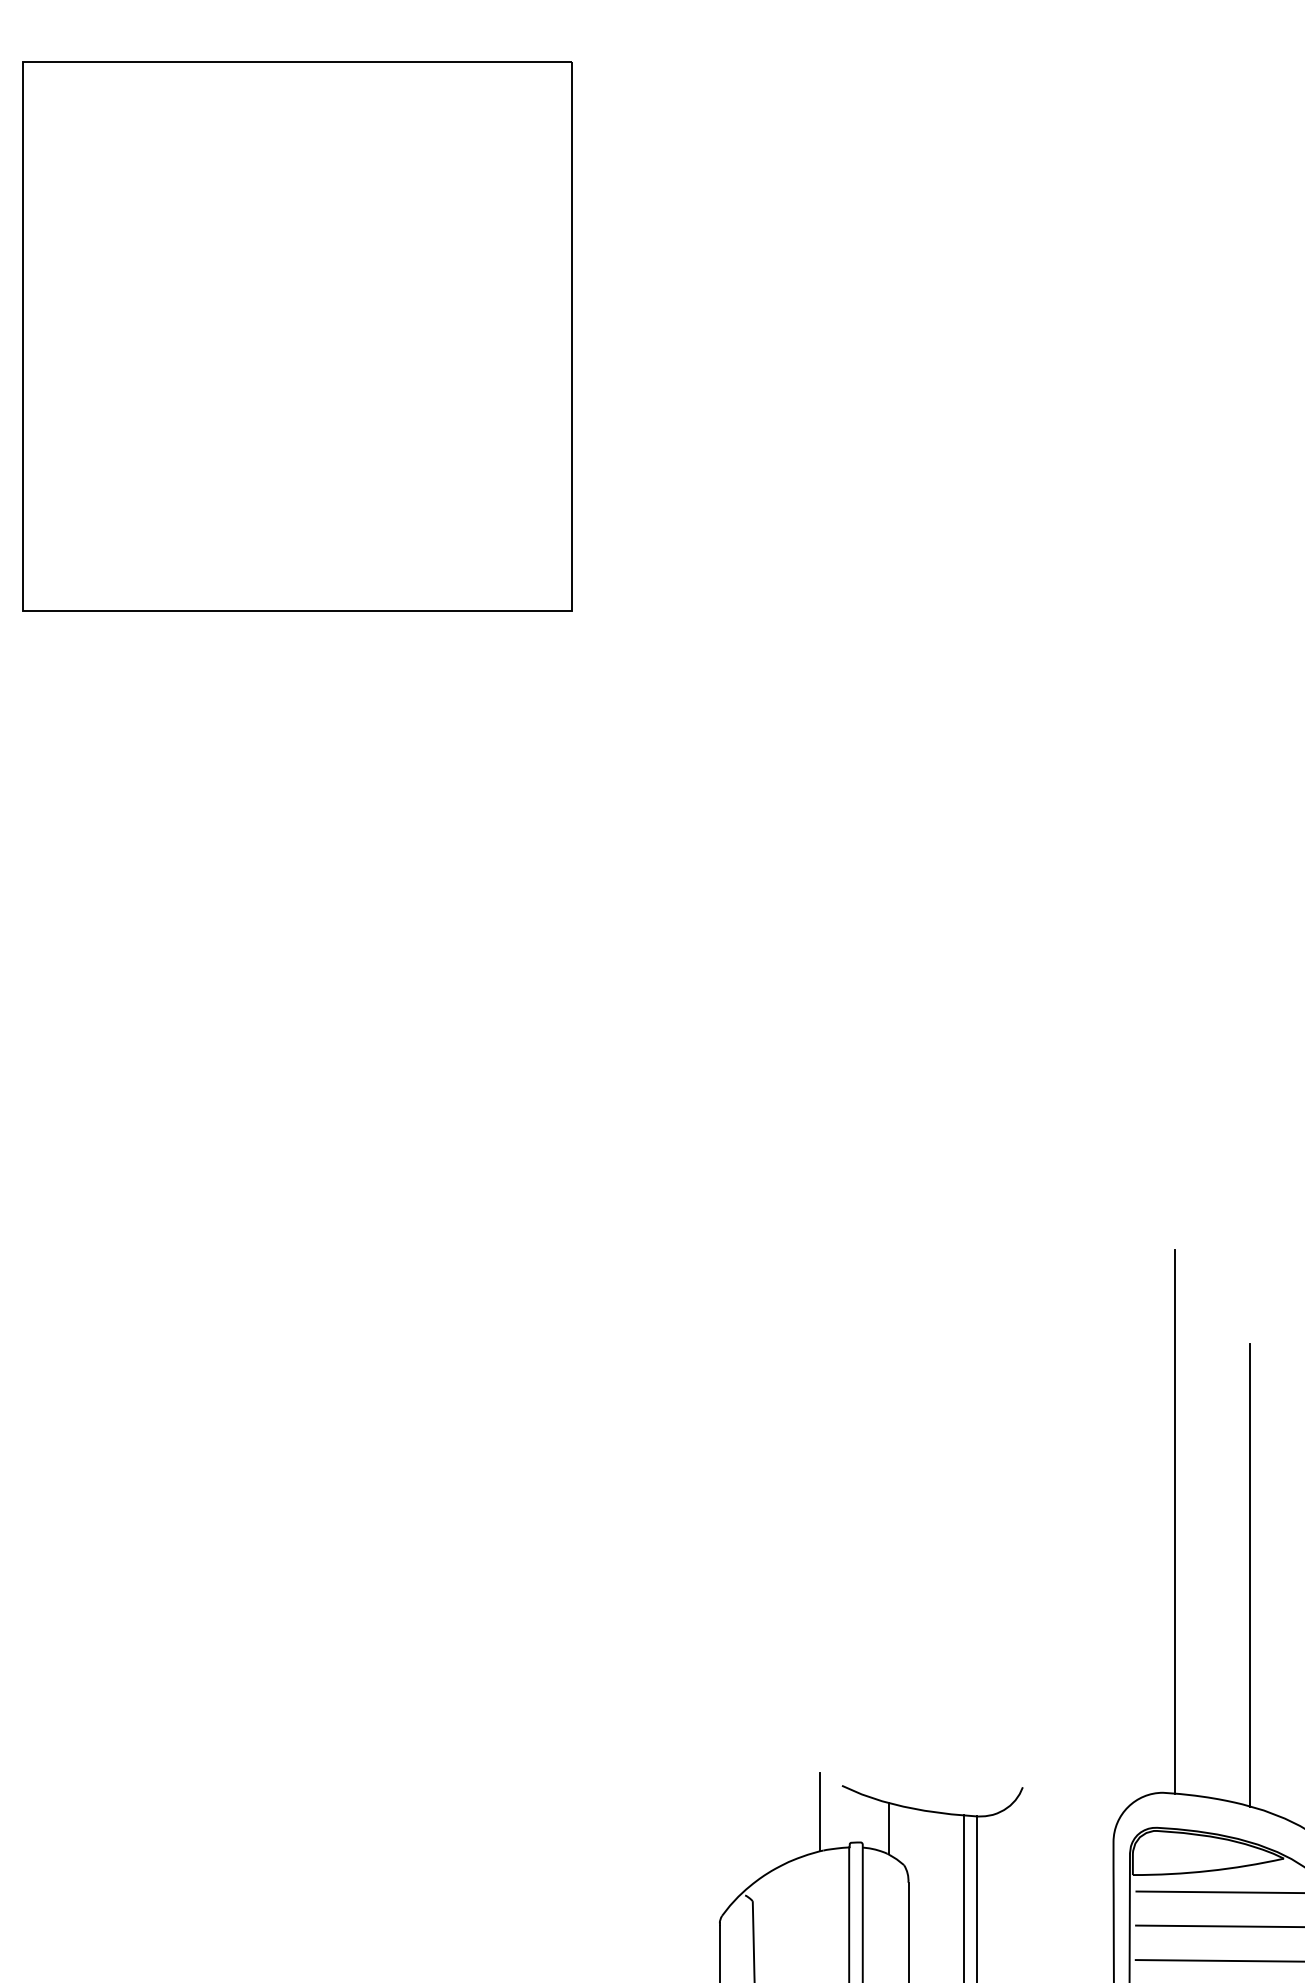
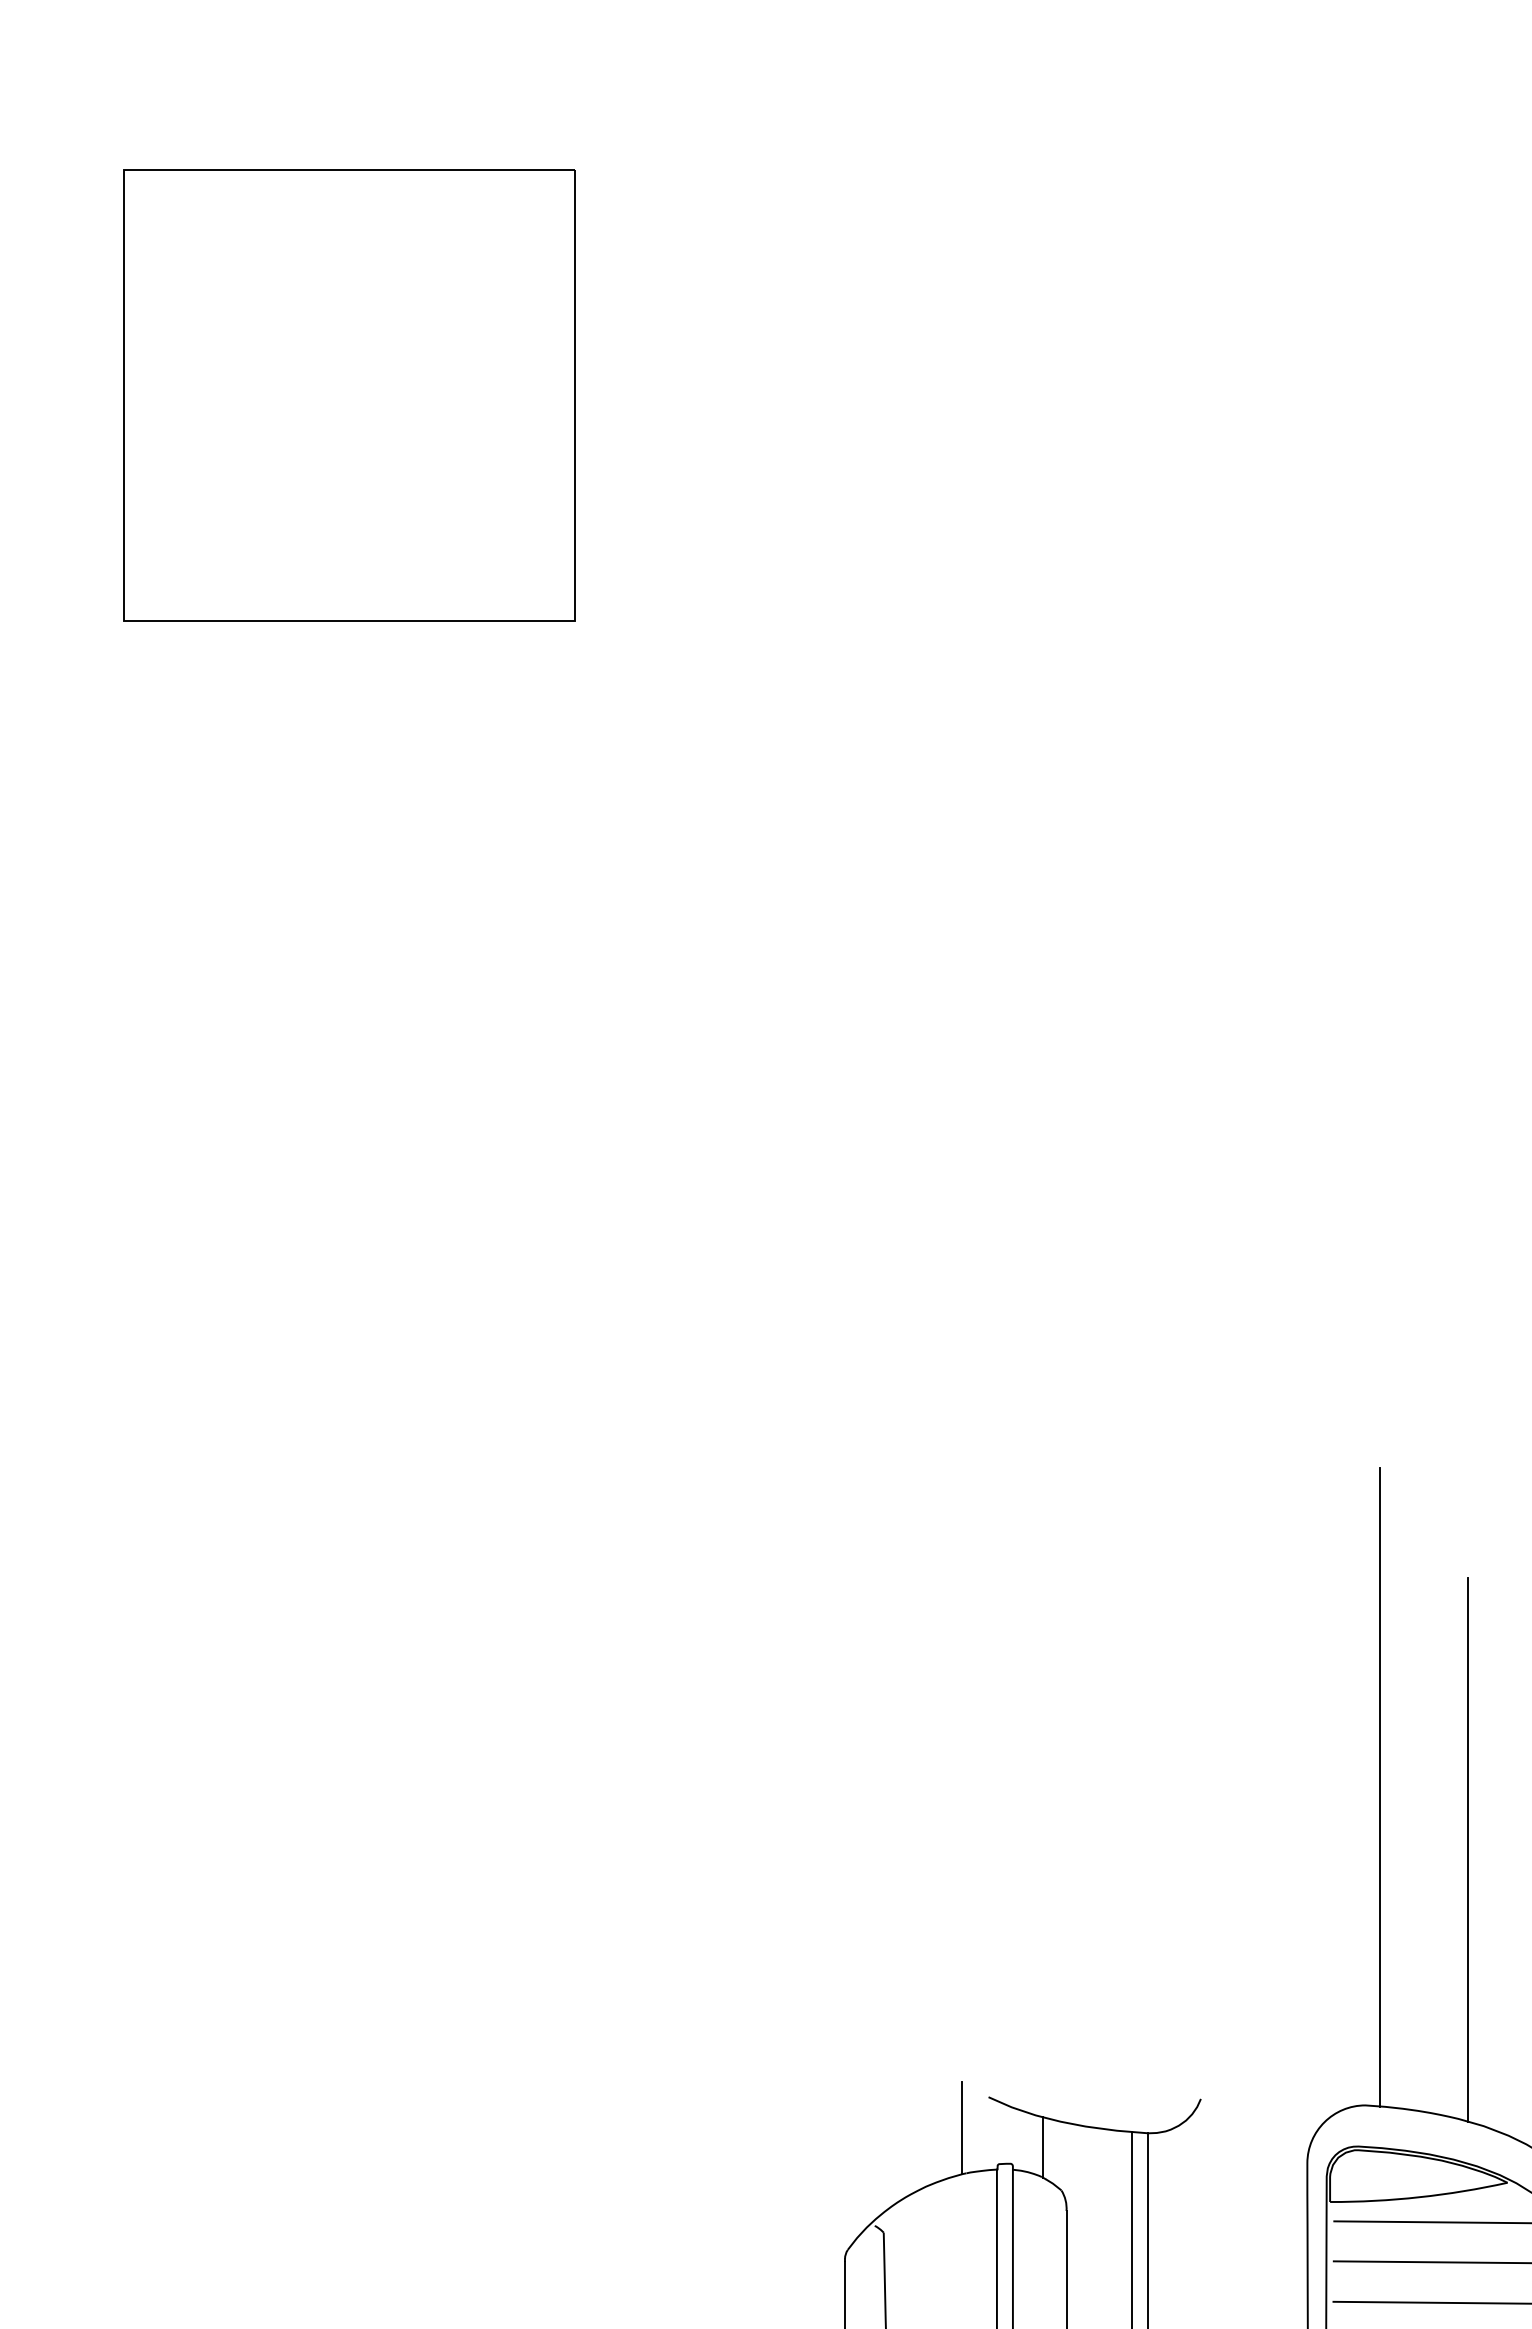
part: (297, 336) -> (349, 395), size x0.7

